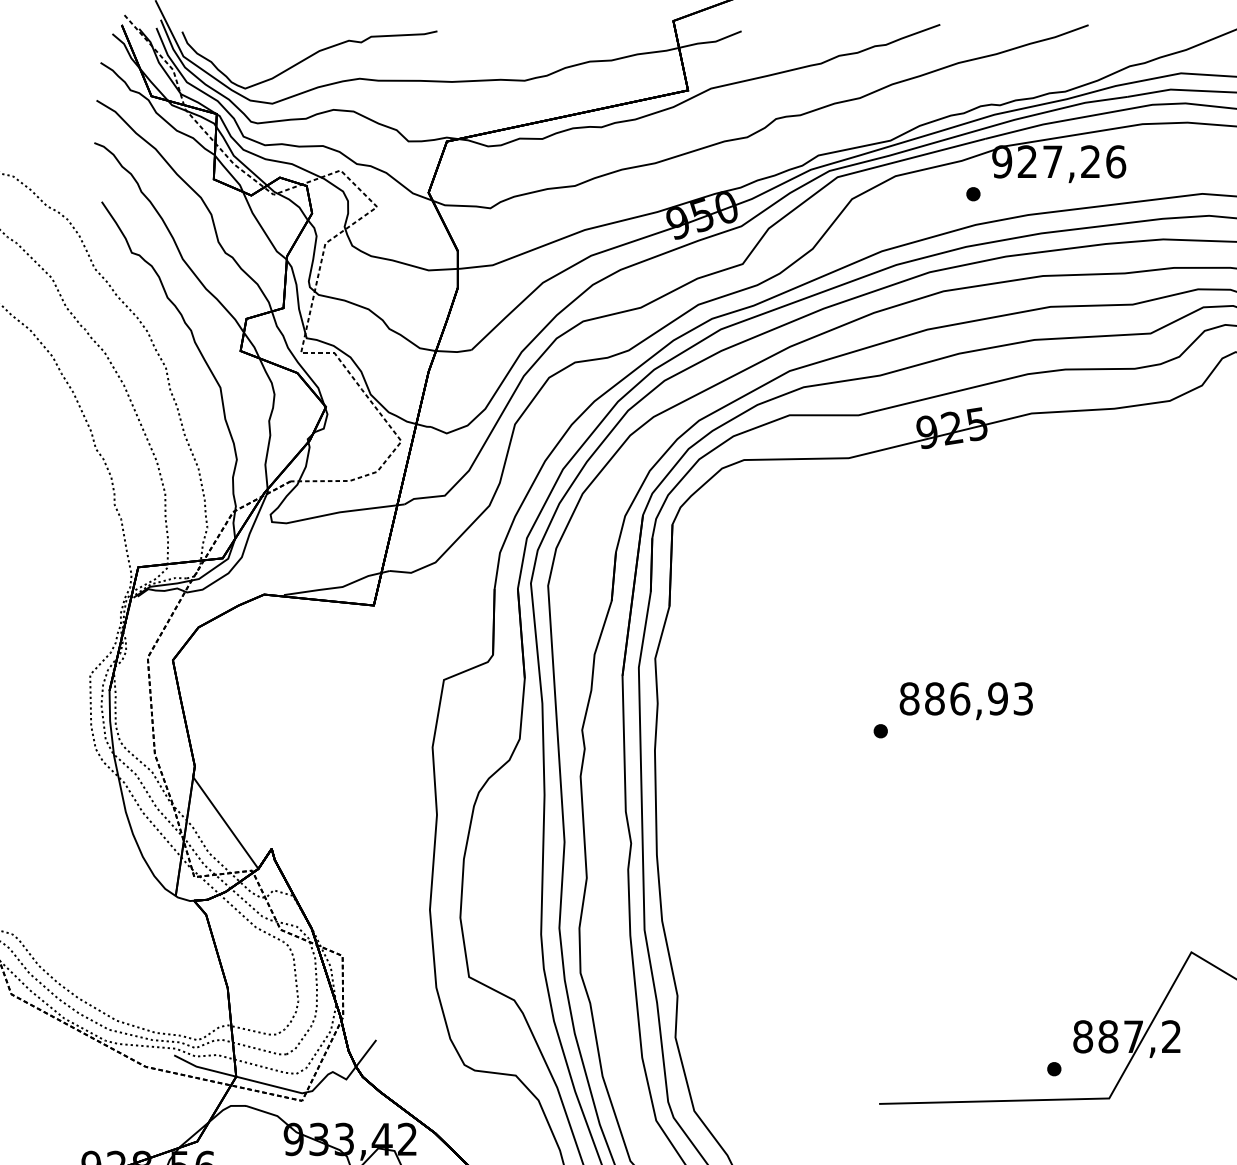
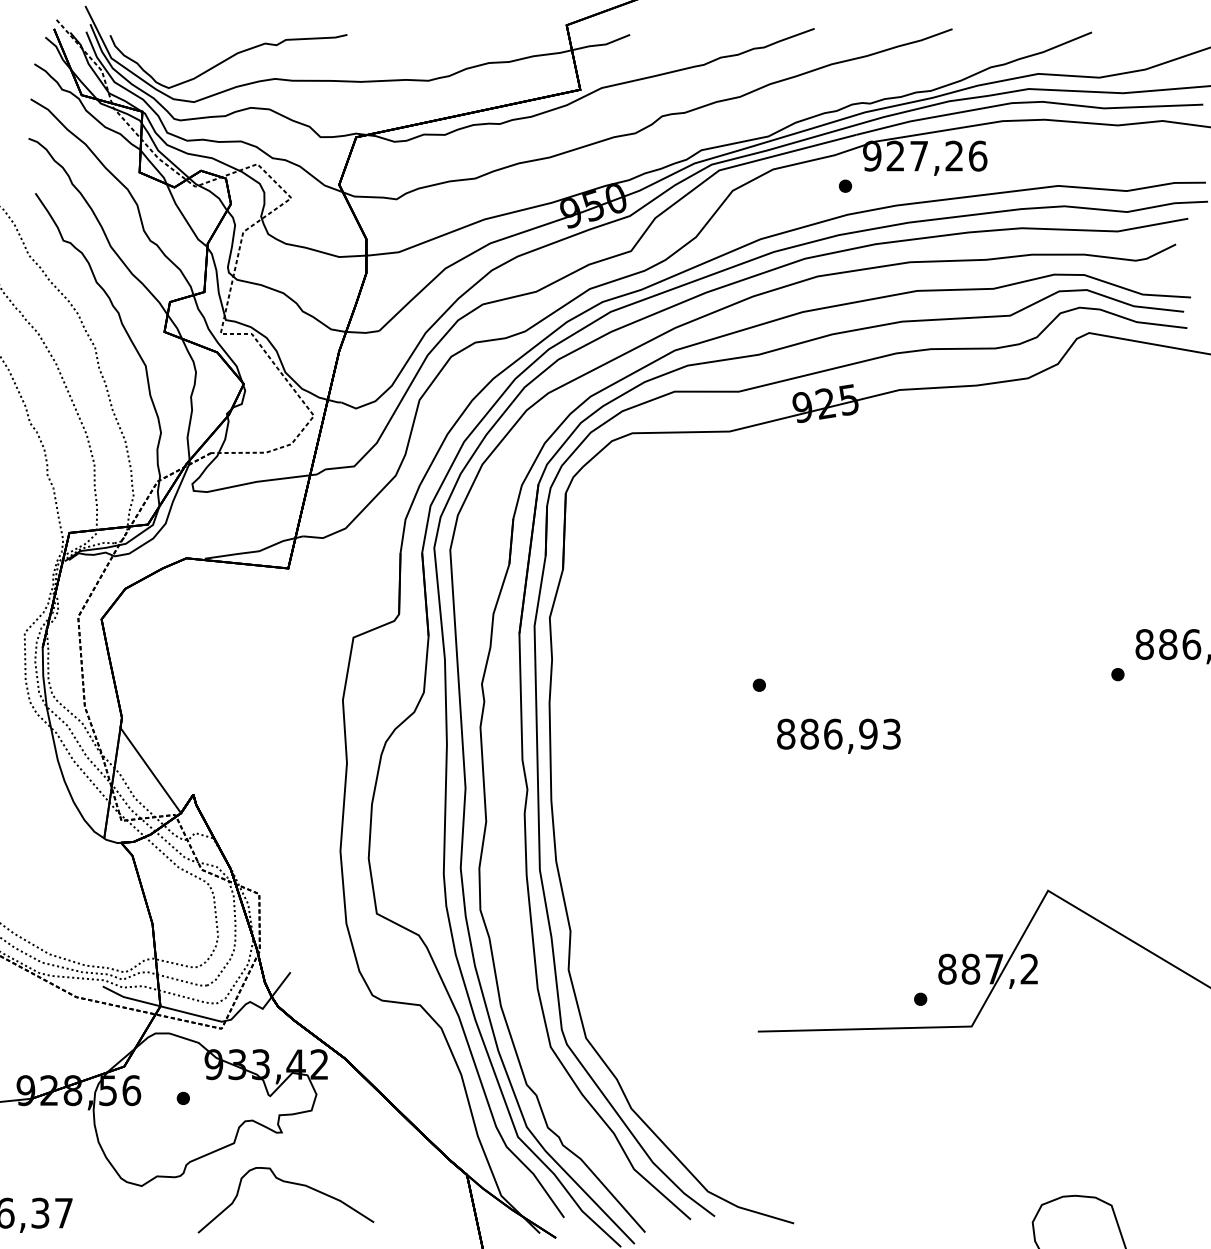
text: (965, 700) -> (838, 735), moved

